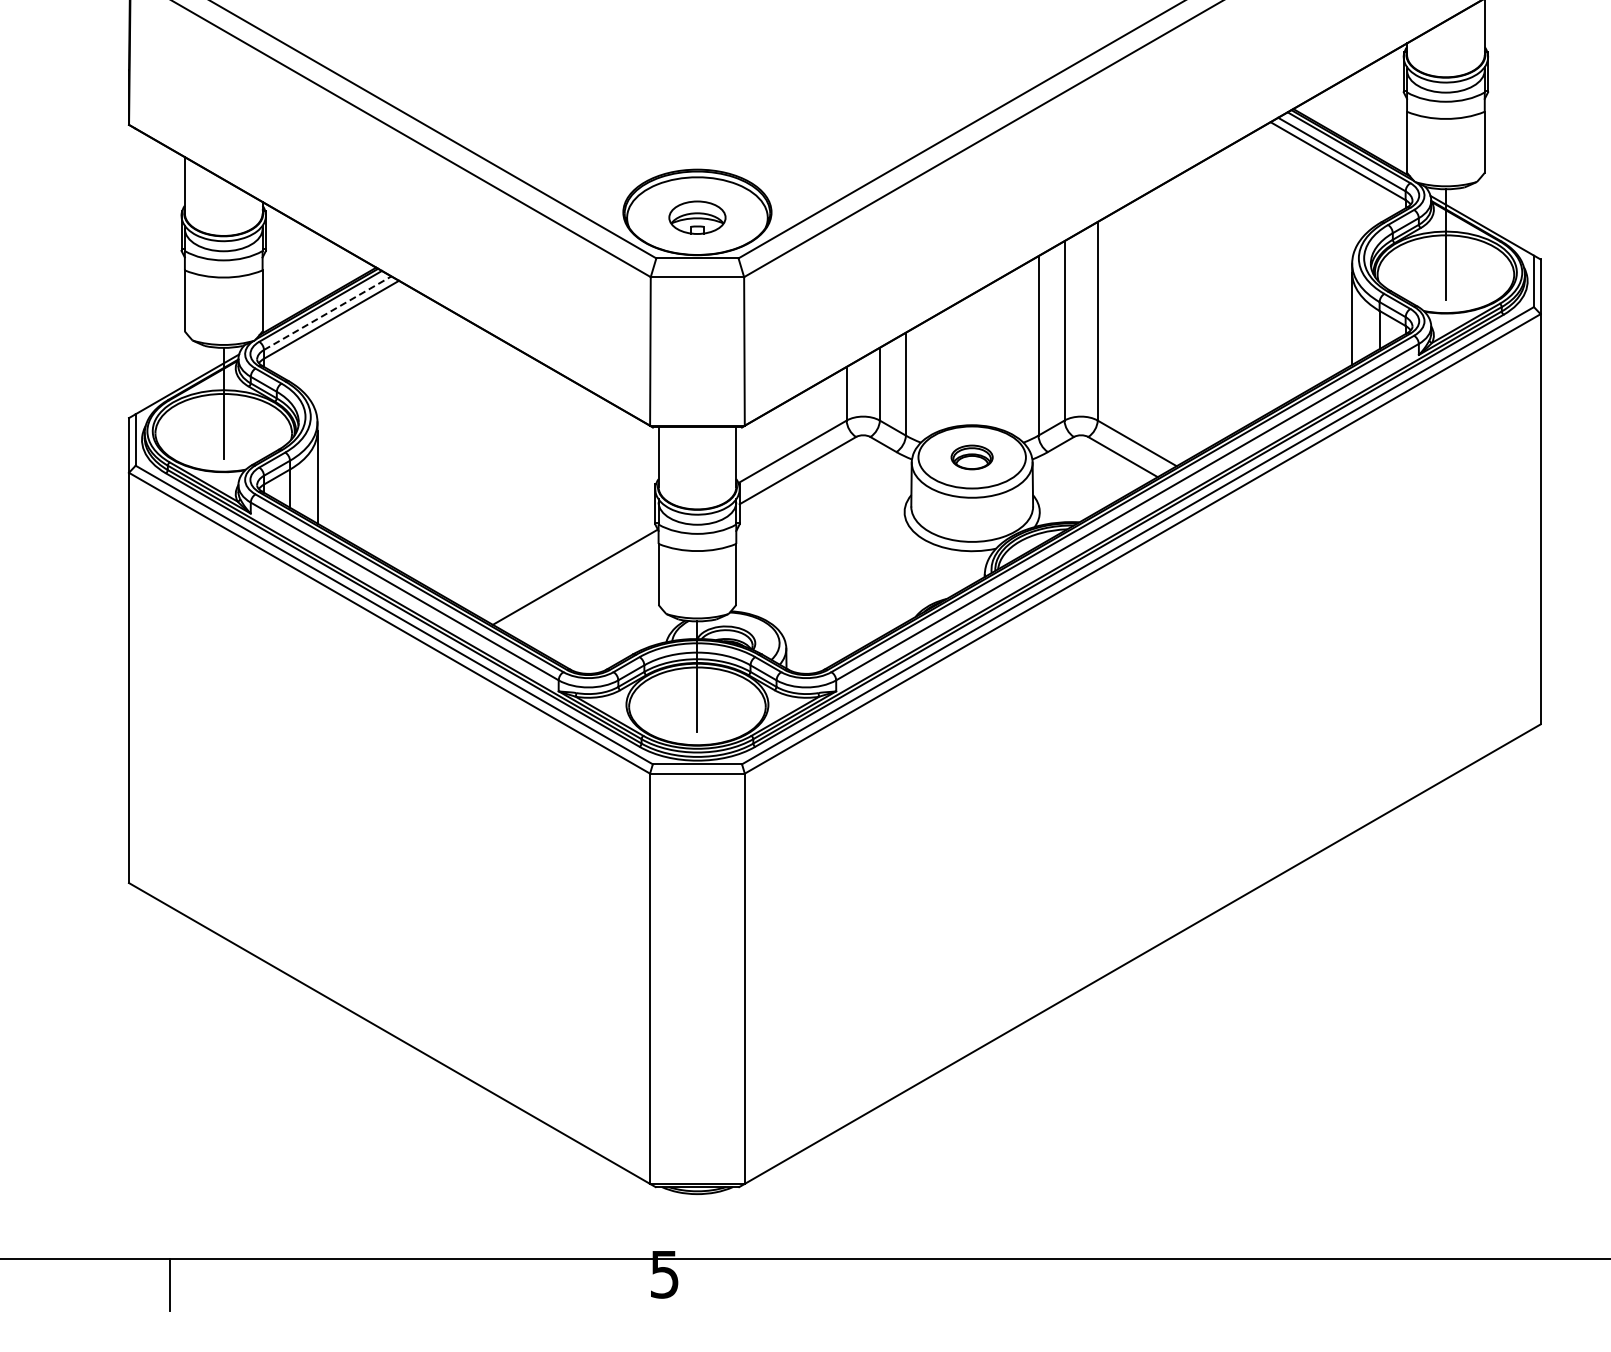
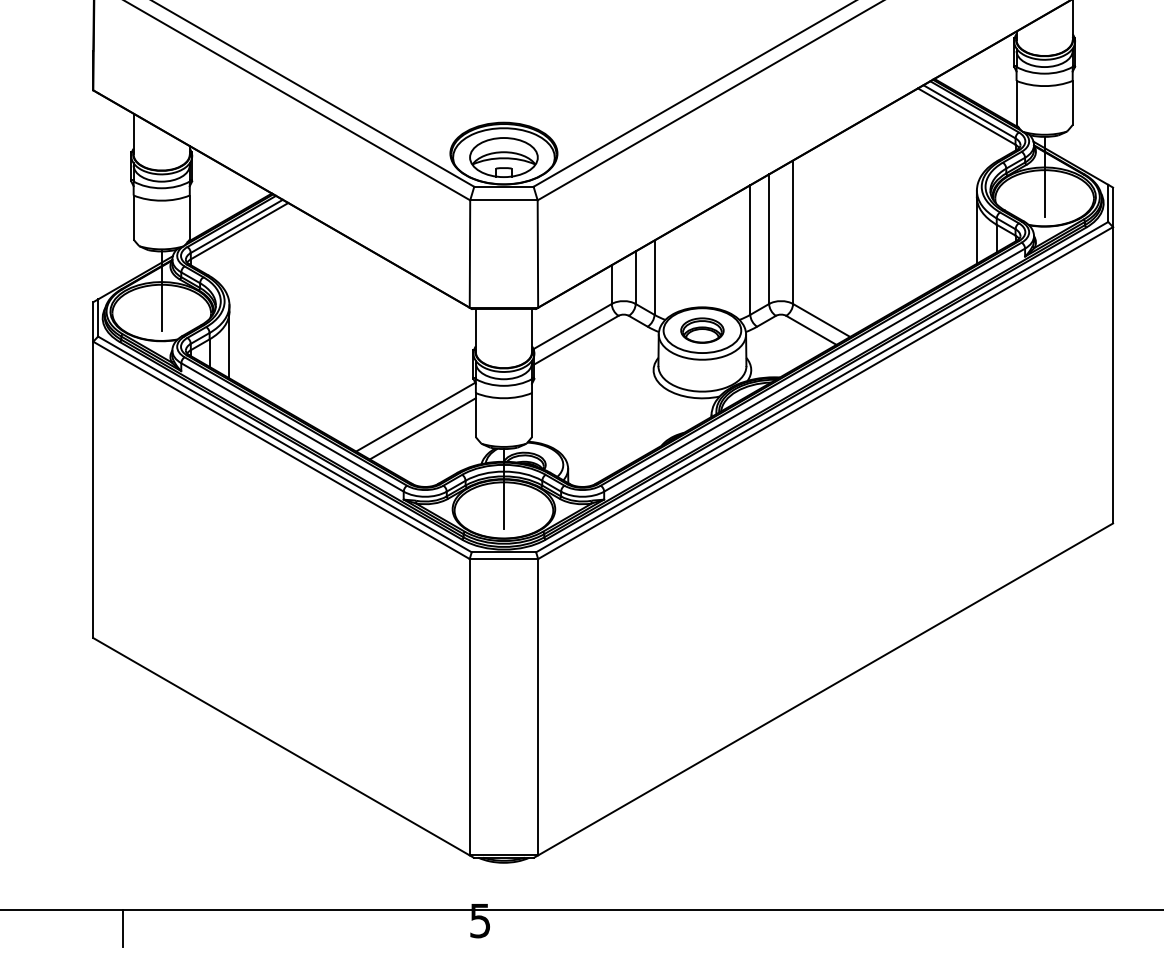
part: (697, 217) -> (503, 157), size x1.67
line: (327, 313) -> (236, 226), dashed -> solid
part: (971, 457) -> (701, 330), size x1.43
line: (584, 593) -> (422, 428), added

